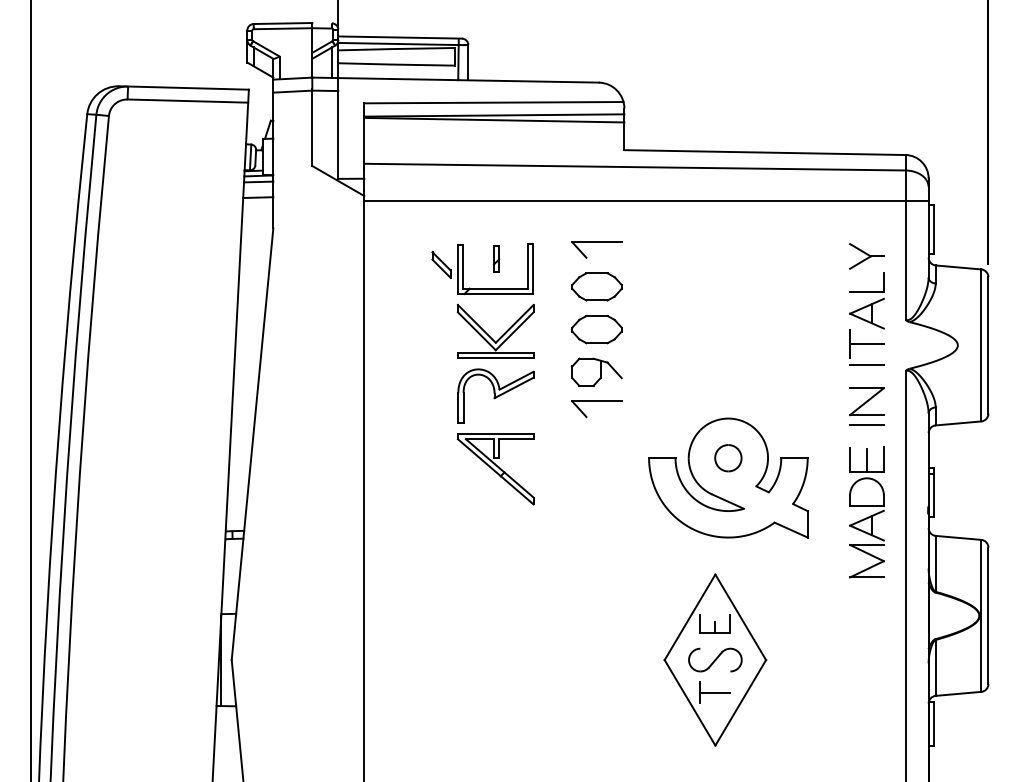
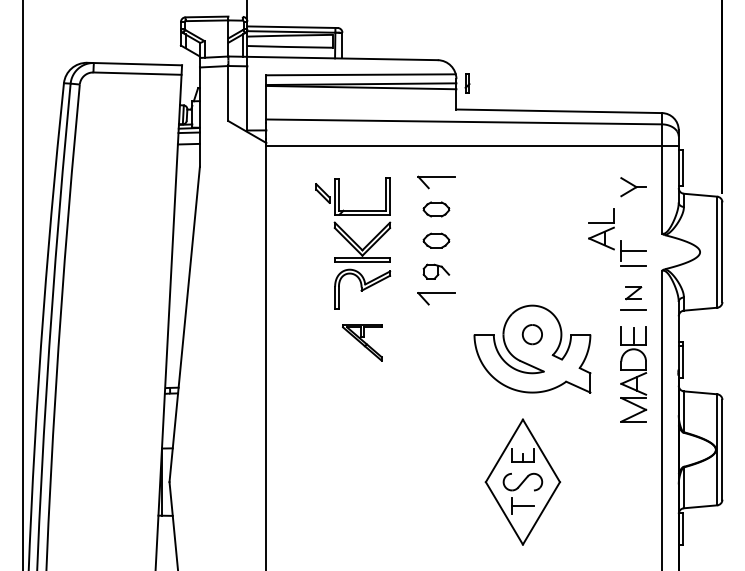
part: (496, 258) -> (467, 83), moved
part: (596, 286) -> (436, 209), size x0.7
part: (866, 300) -> (601, 228), moved
part: (596, 329) -> (436, 240), size x0.7
part: (596, 371) -> (436, 271), size x0.7
part: (866, 401) -> (633, 293), size x0.6
part: (495, 469) -> (362, 342), size x0.7

